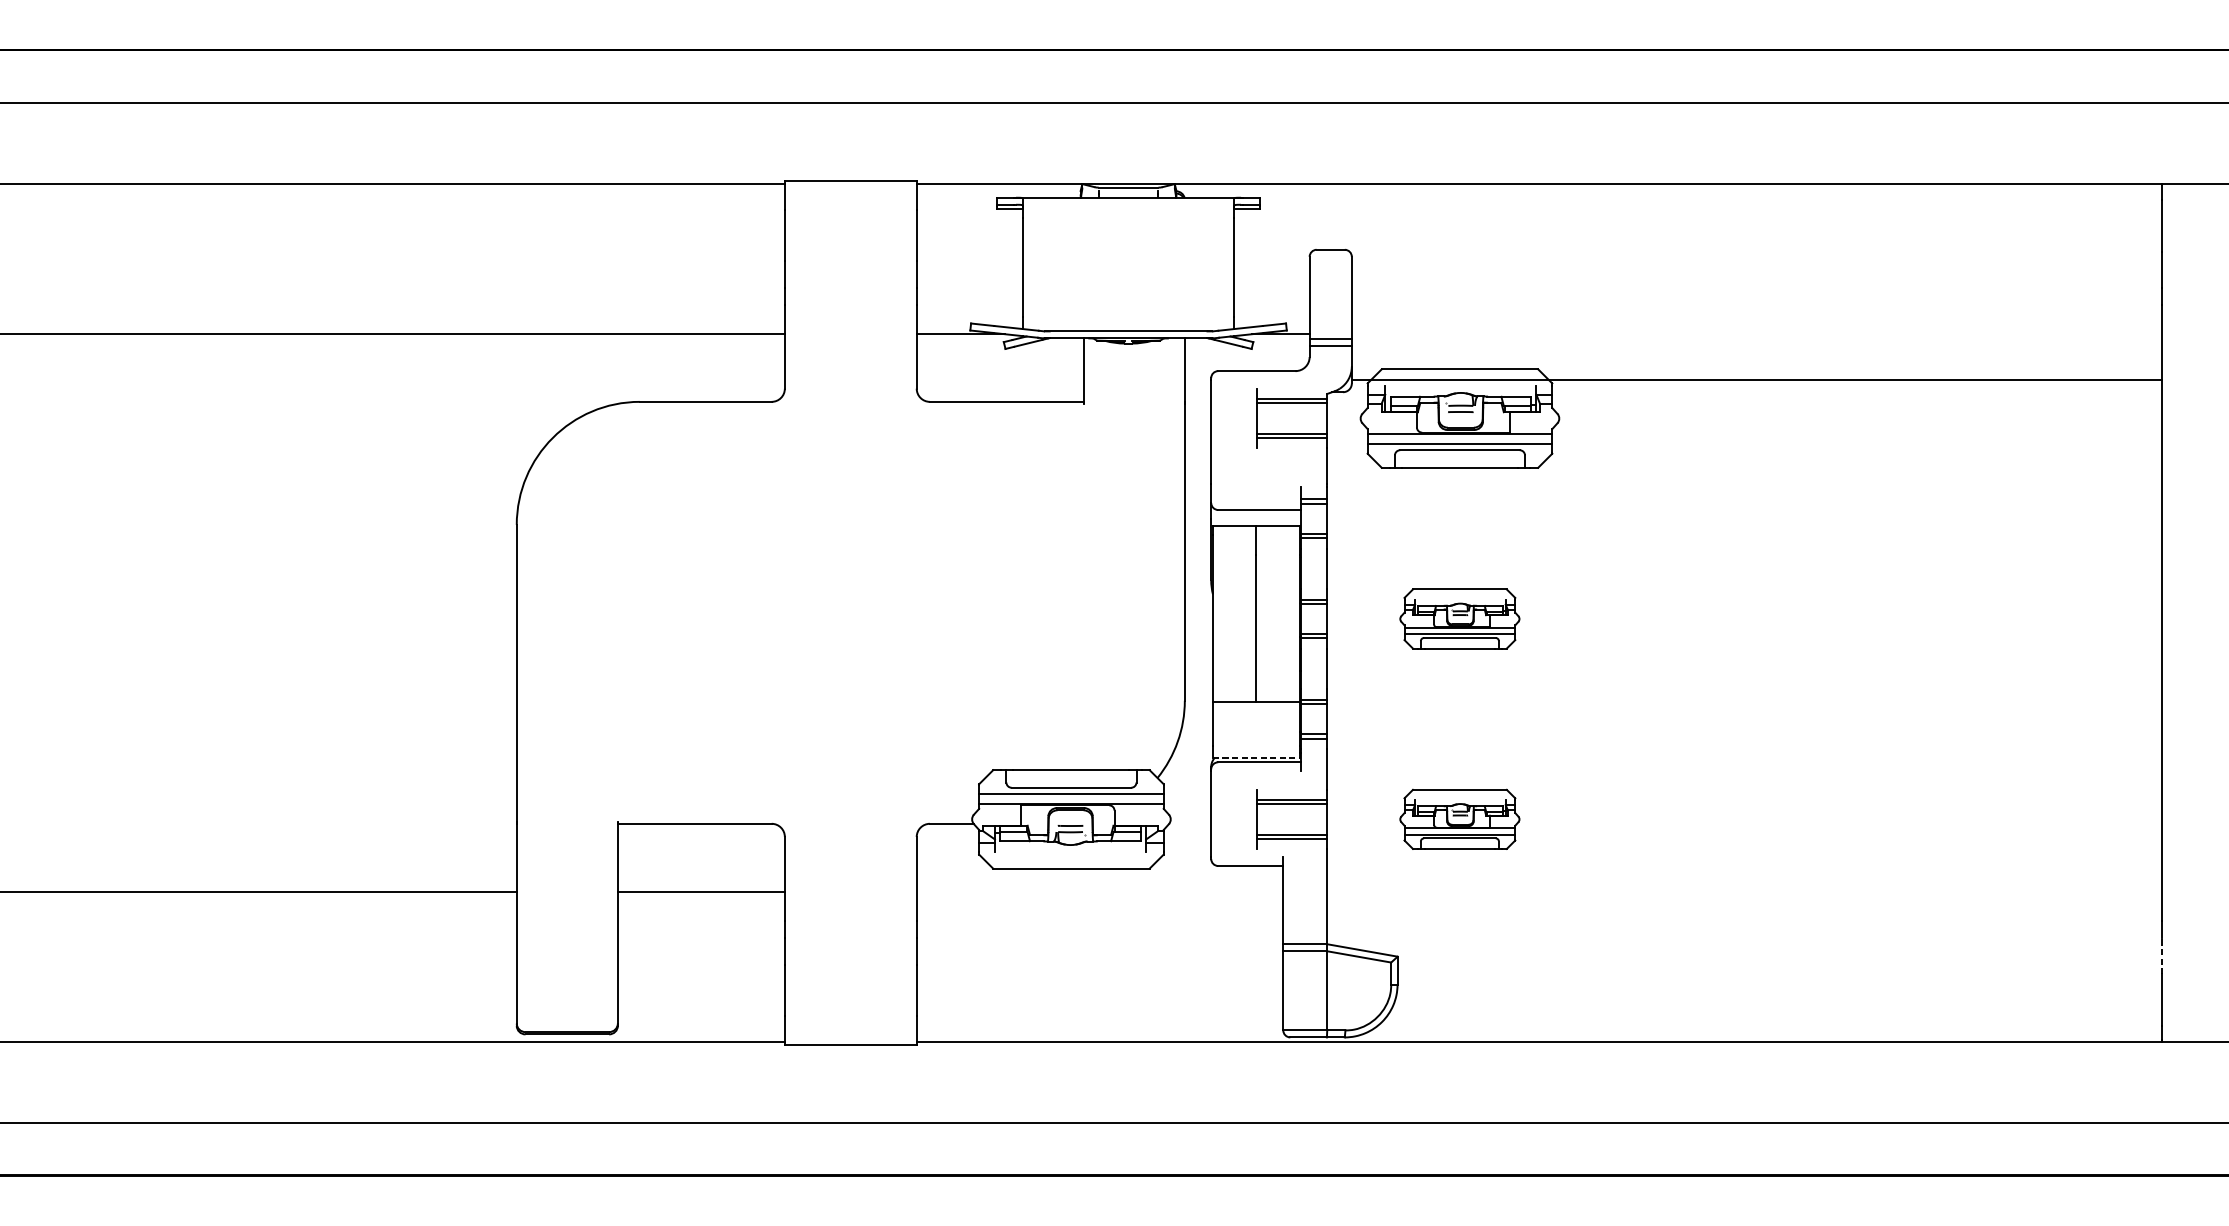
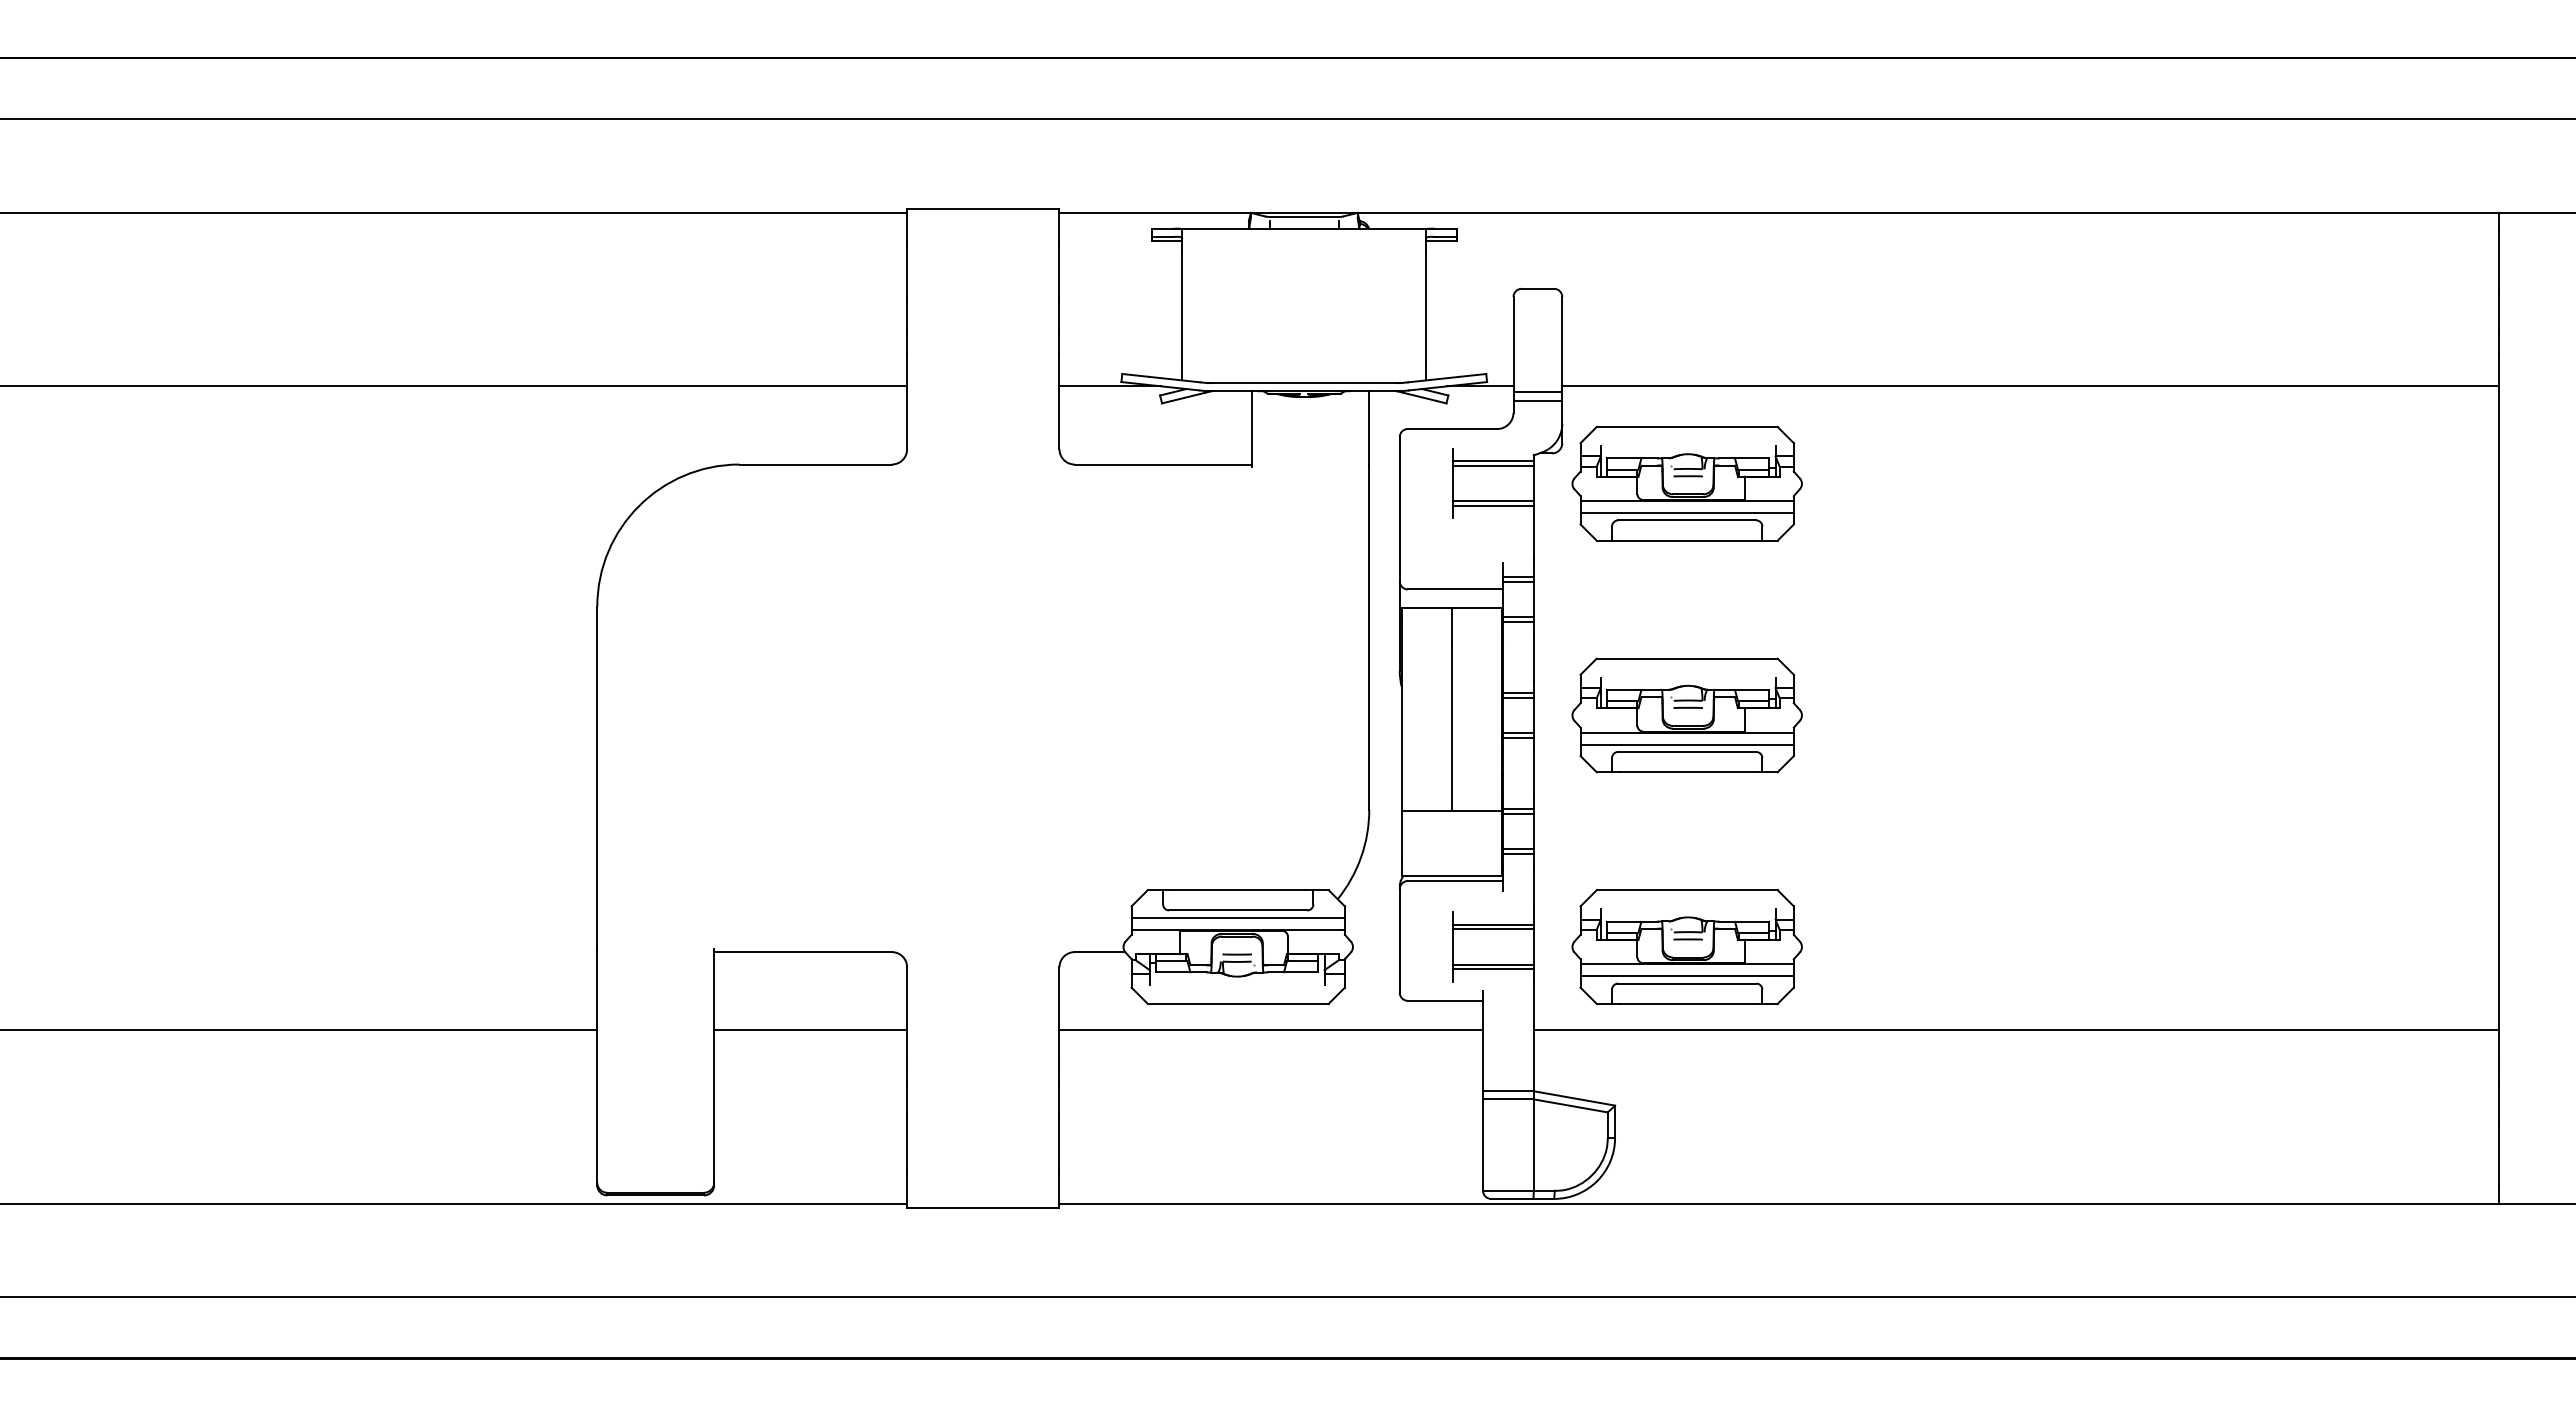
line: (1757, 380) -> (2030, 386), moved
part: (1459, 619) -> (1686, 715), size x1.67
line: (1256, 757) -> (1452, 875), dashed -> solid
part: (1459, 818) -> (1686, 946), size x1.67
line: (1100, 891) -> (1271, 1030), added
line: (1744, 891) -> (2015, 1030), added
line: (2162, 955) -> (2498, 1104), dashed -> solid

